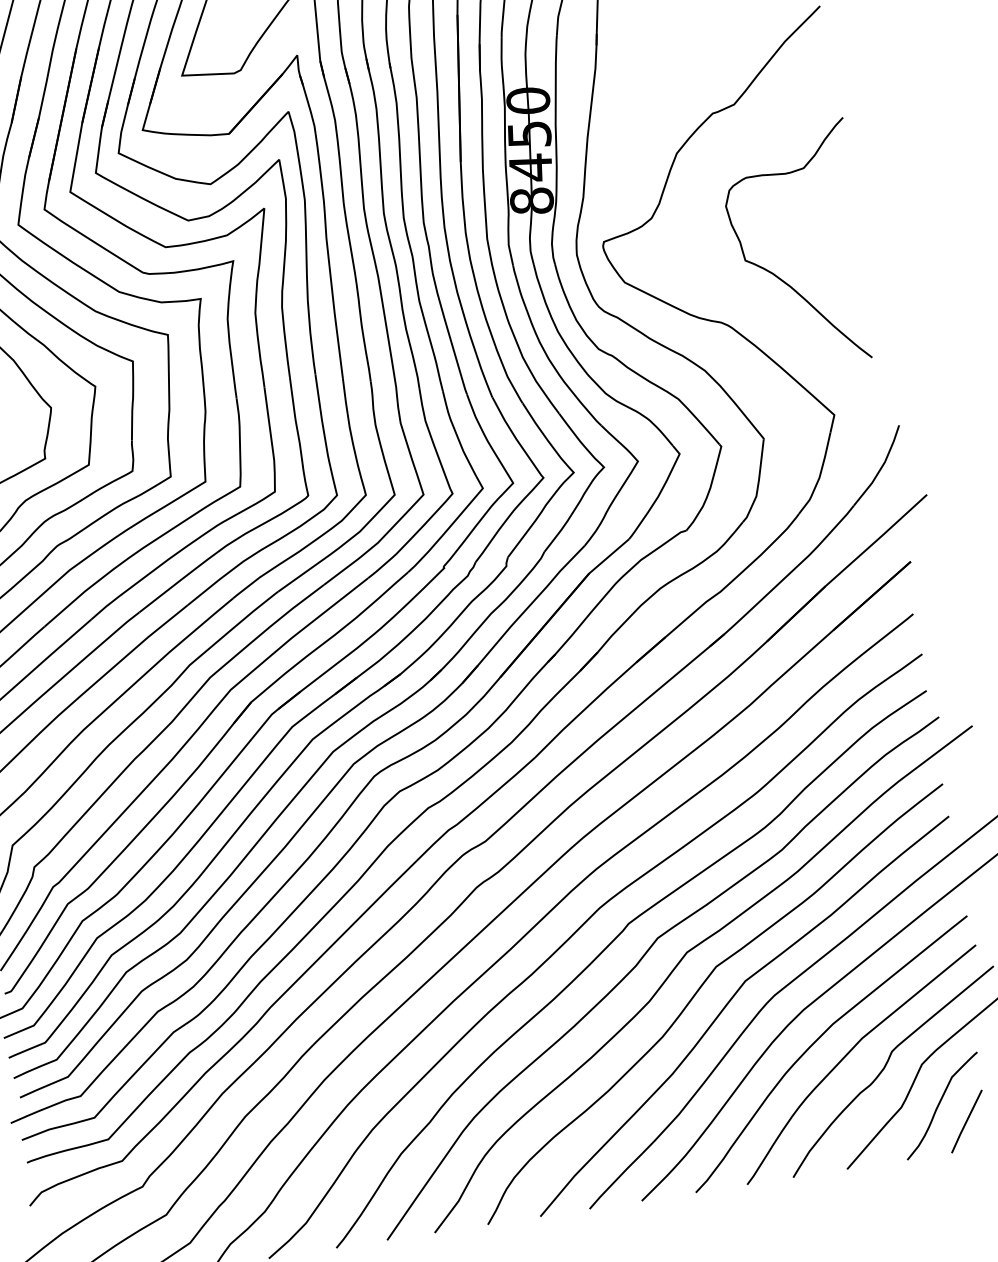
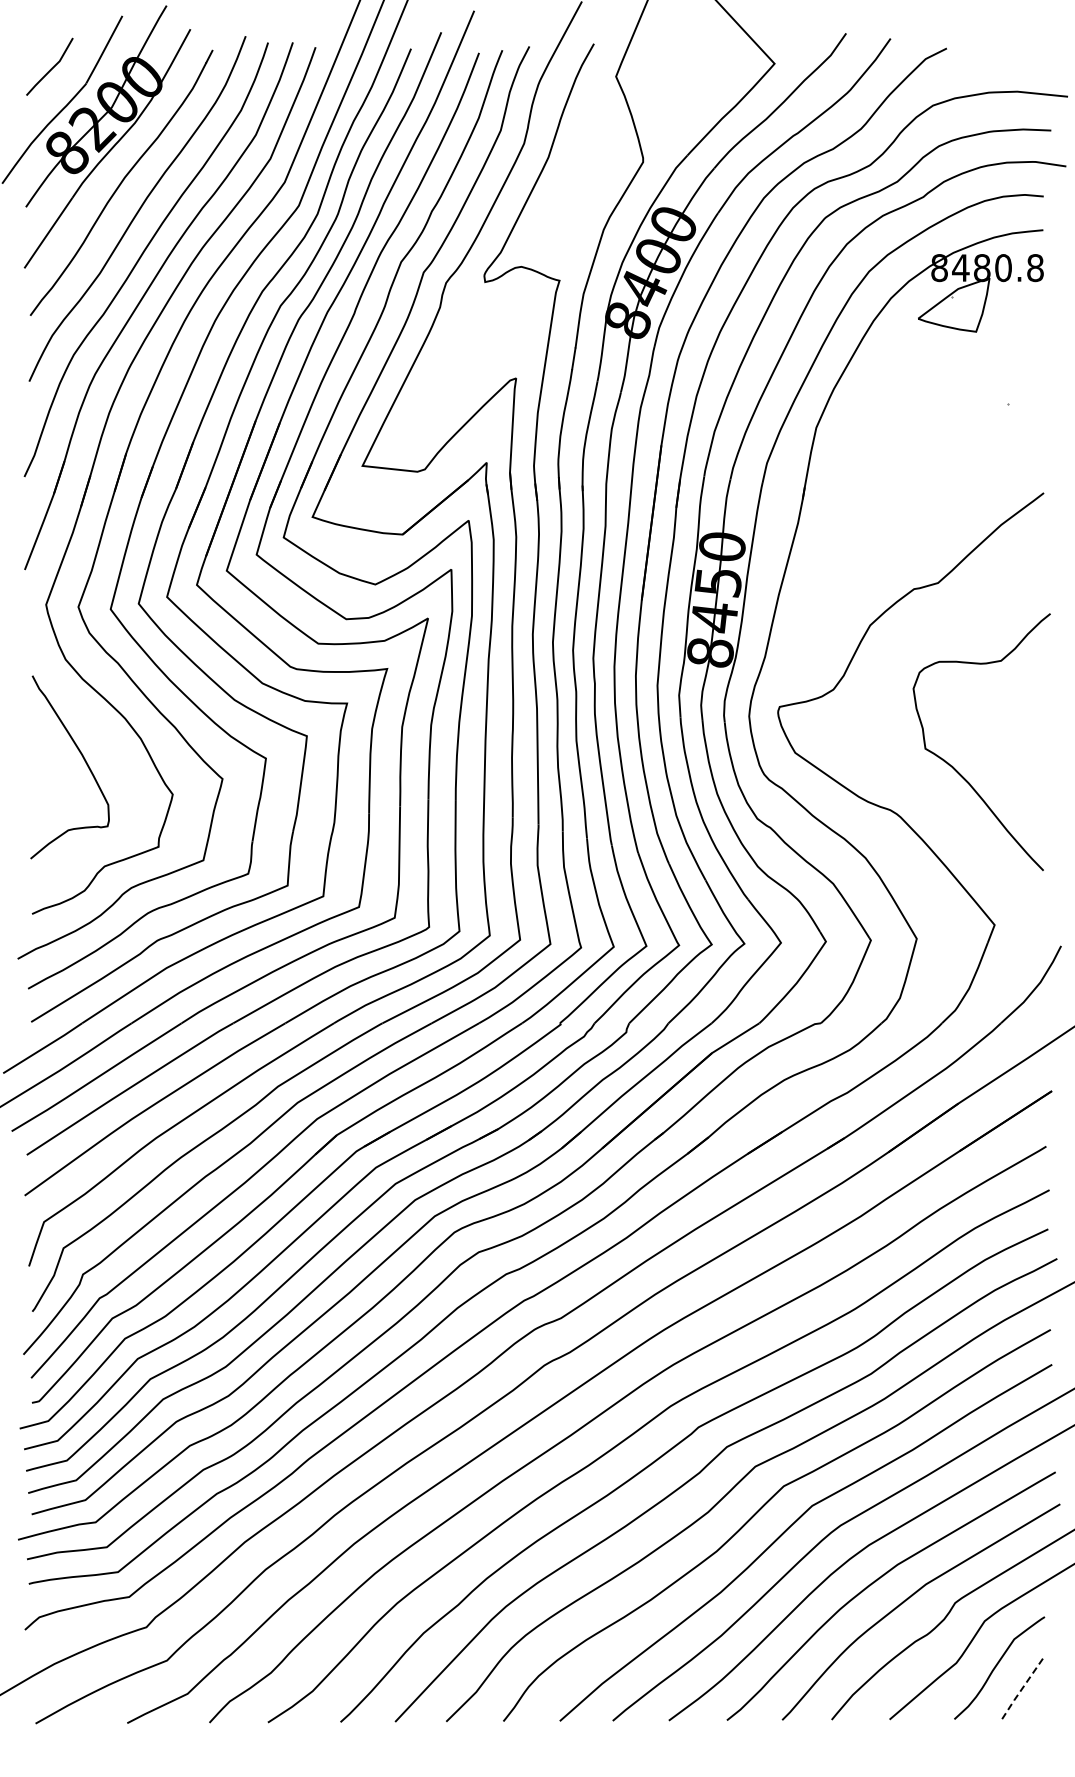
line: (966, 1121) -> (1022, 1688), solid -> dashed

